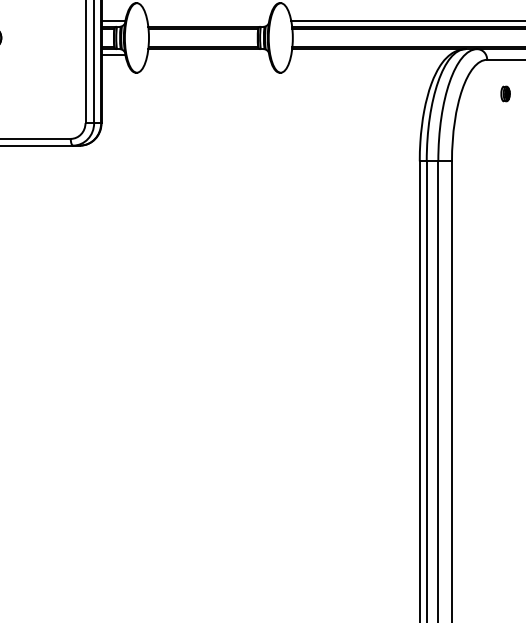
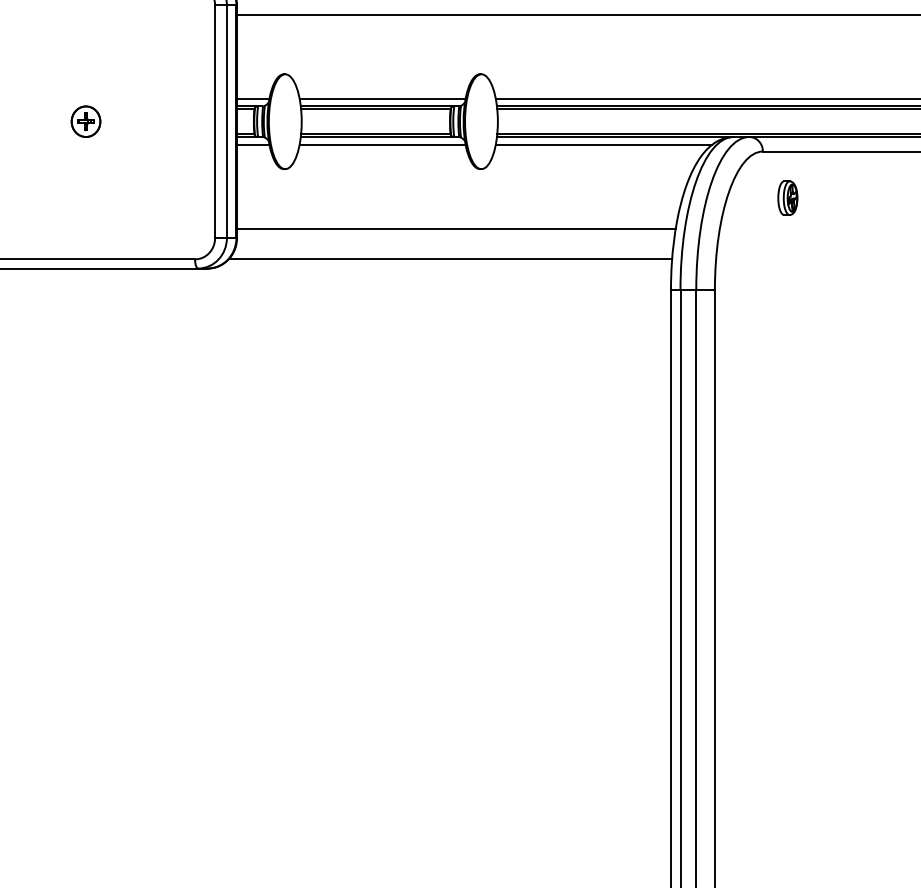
line: (208, 20) -> (382, 98), added
line: (208, 54) -> (382, 144), added
line: (370, 54) -> (603, 144), added
part: (505, 93) -> (787, 197), size x1.67
line: (262, 116) -> (456, 228), added
line: (258, 138) -> (450, 259), added

